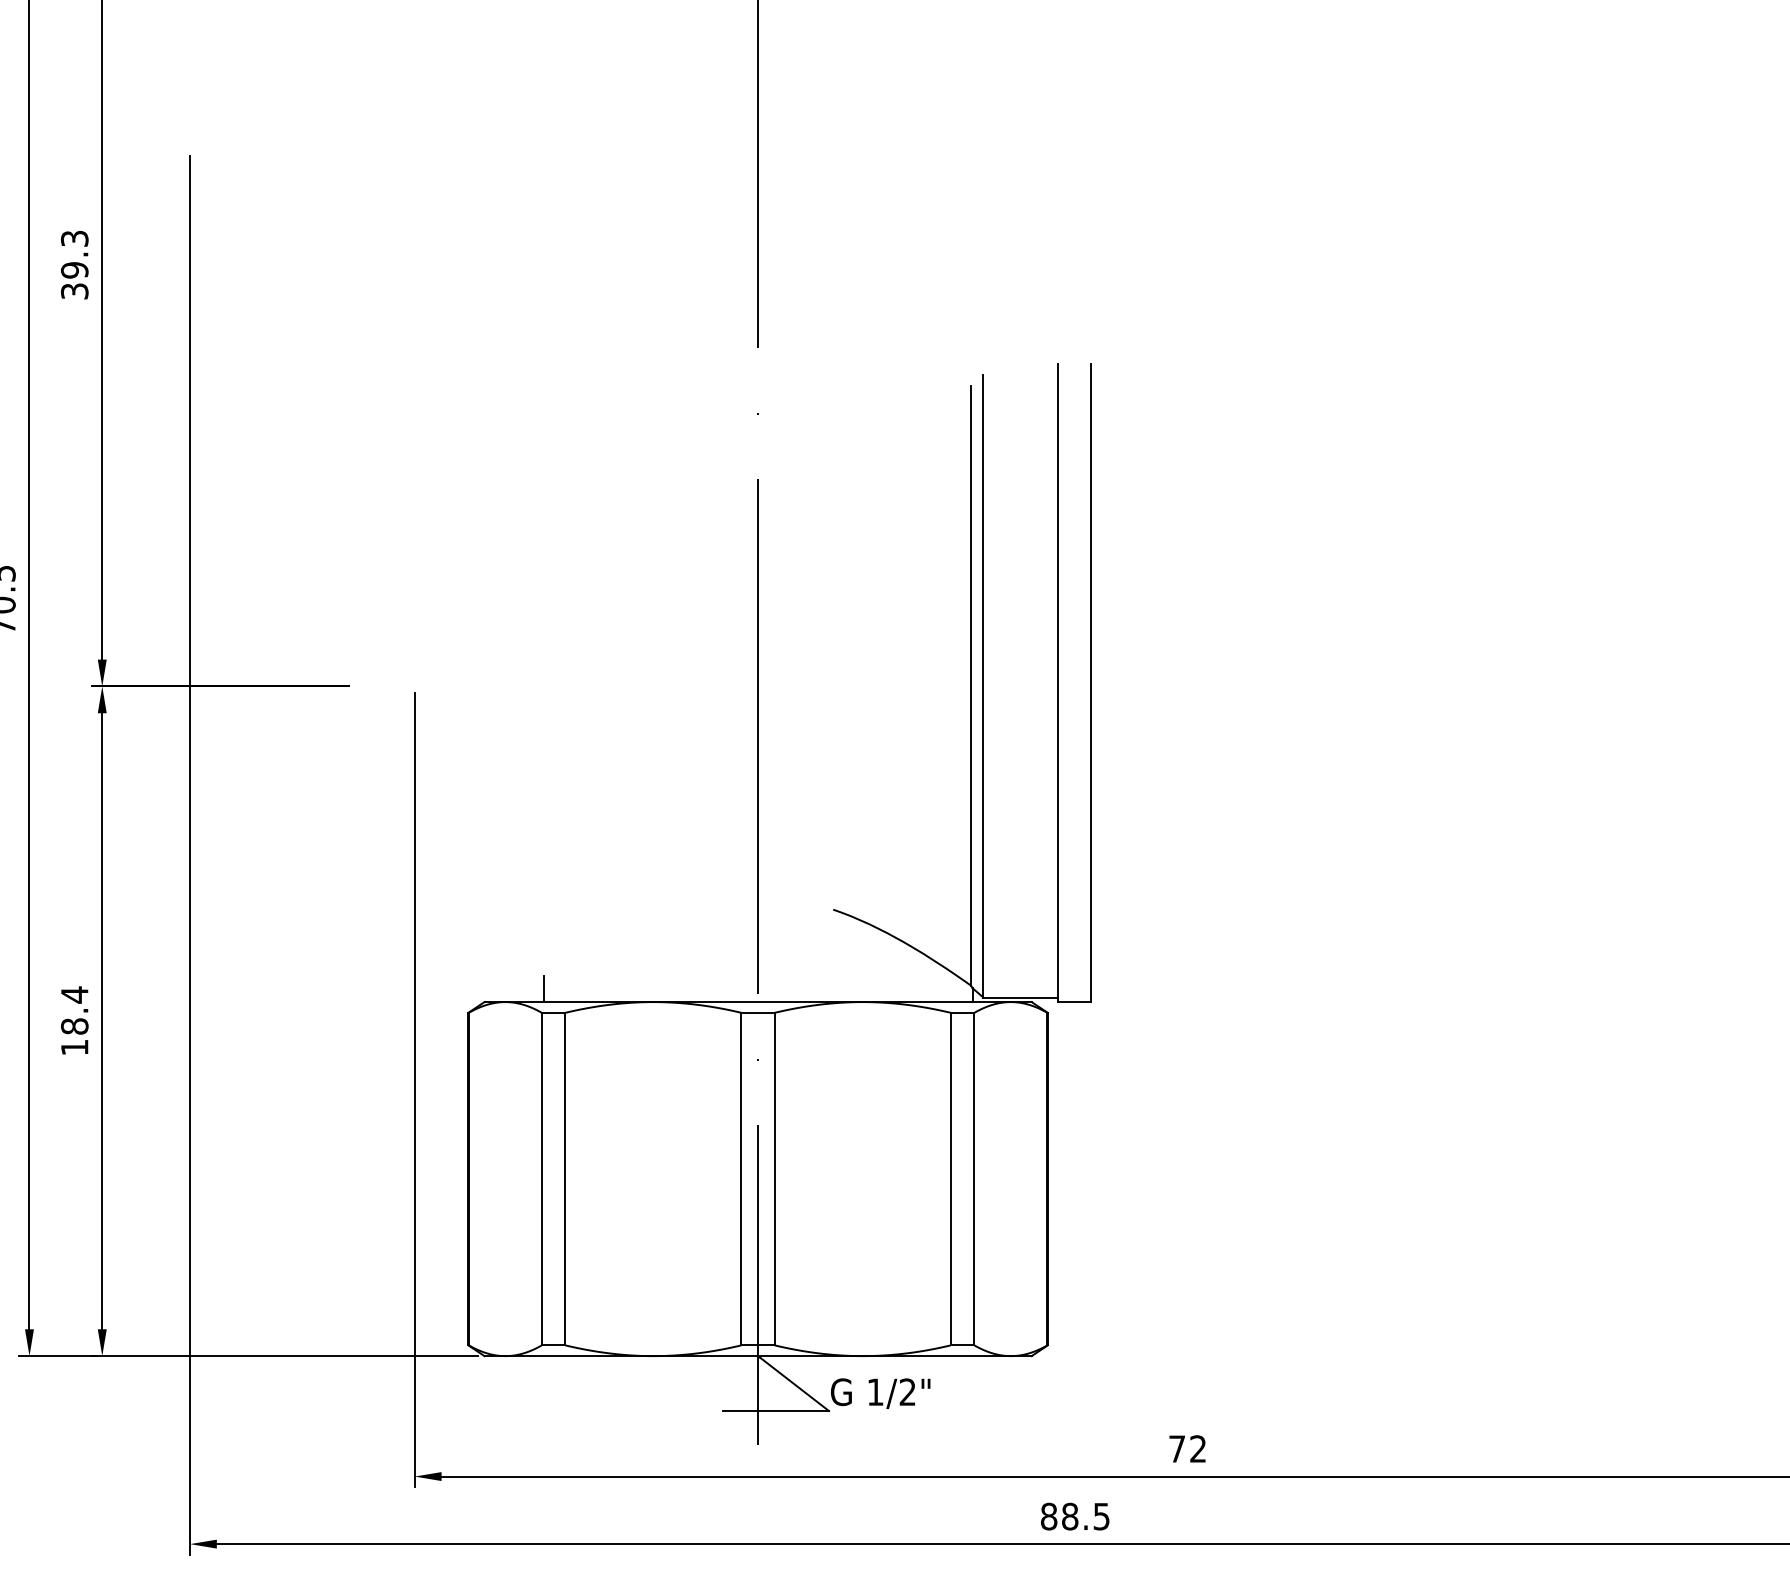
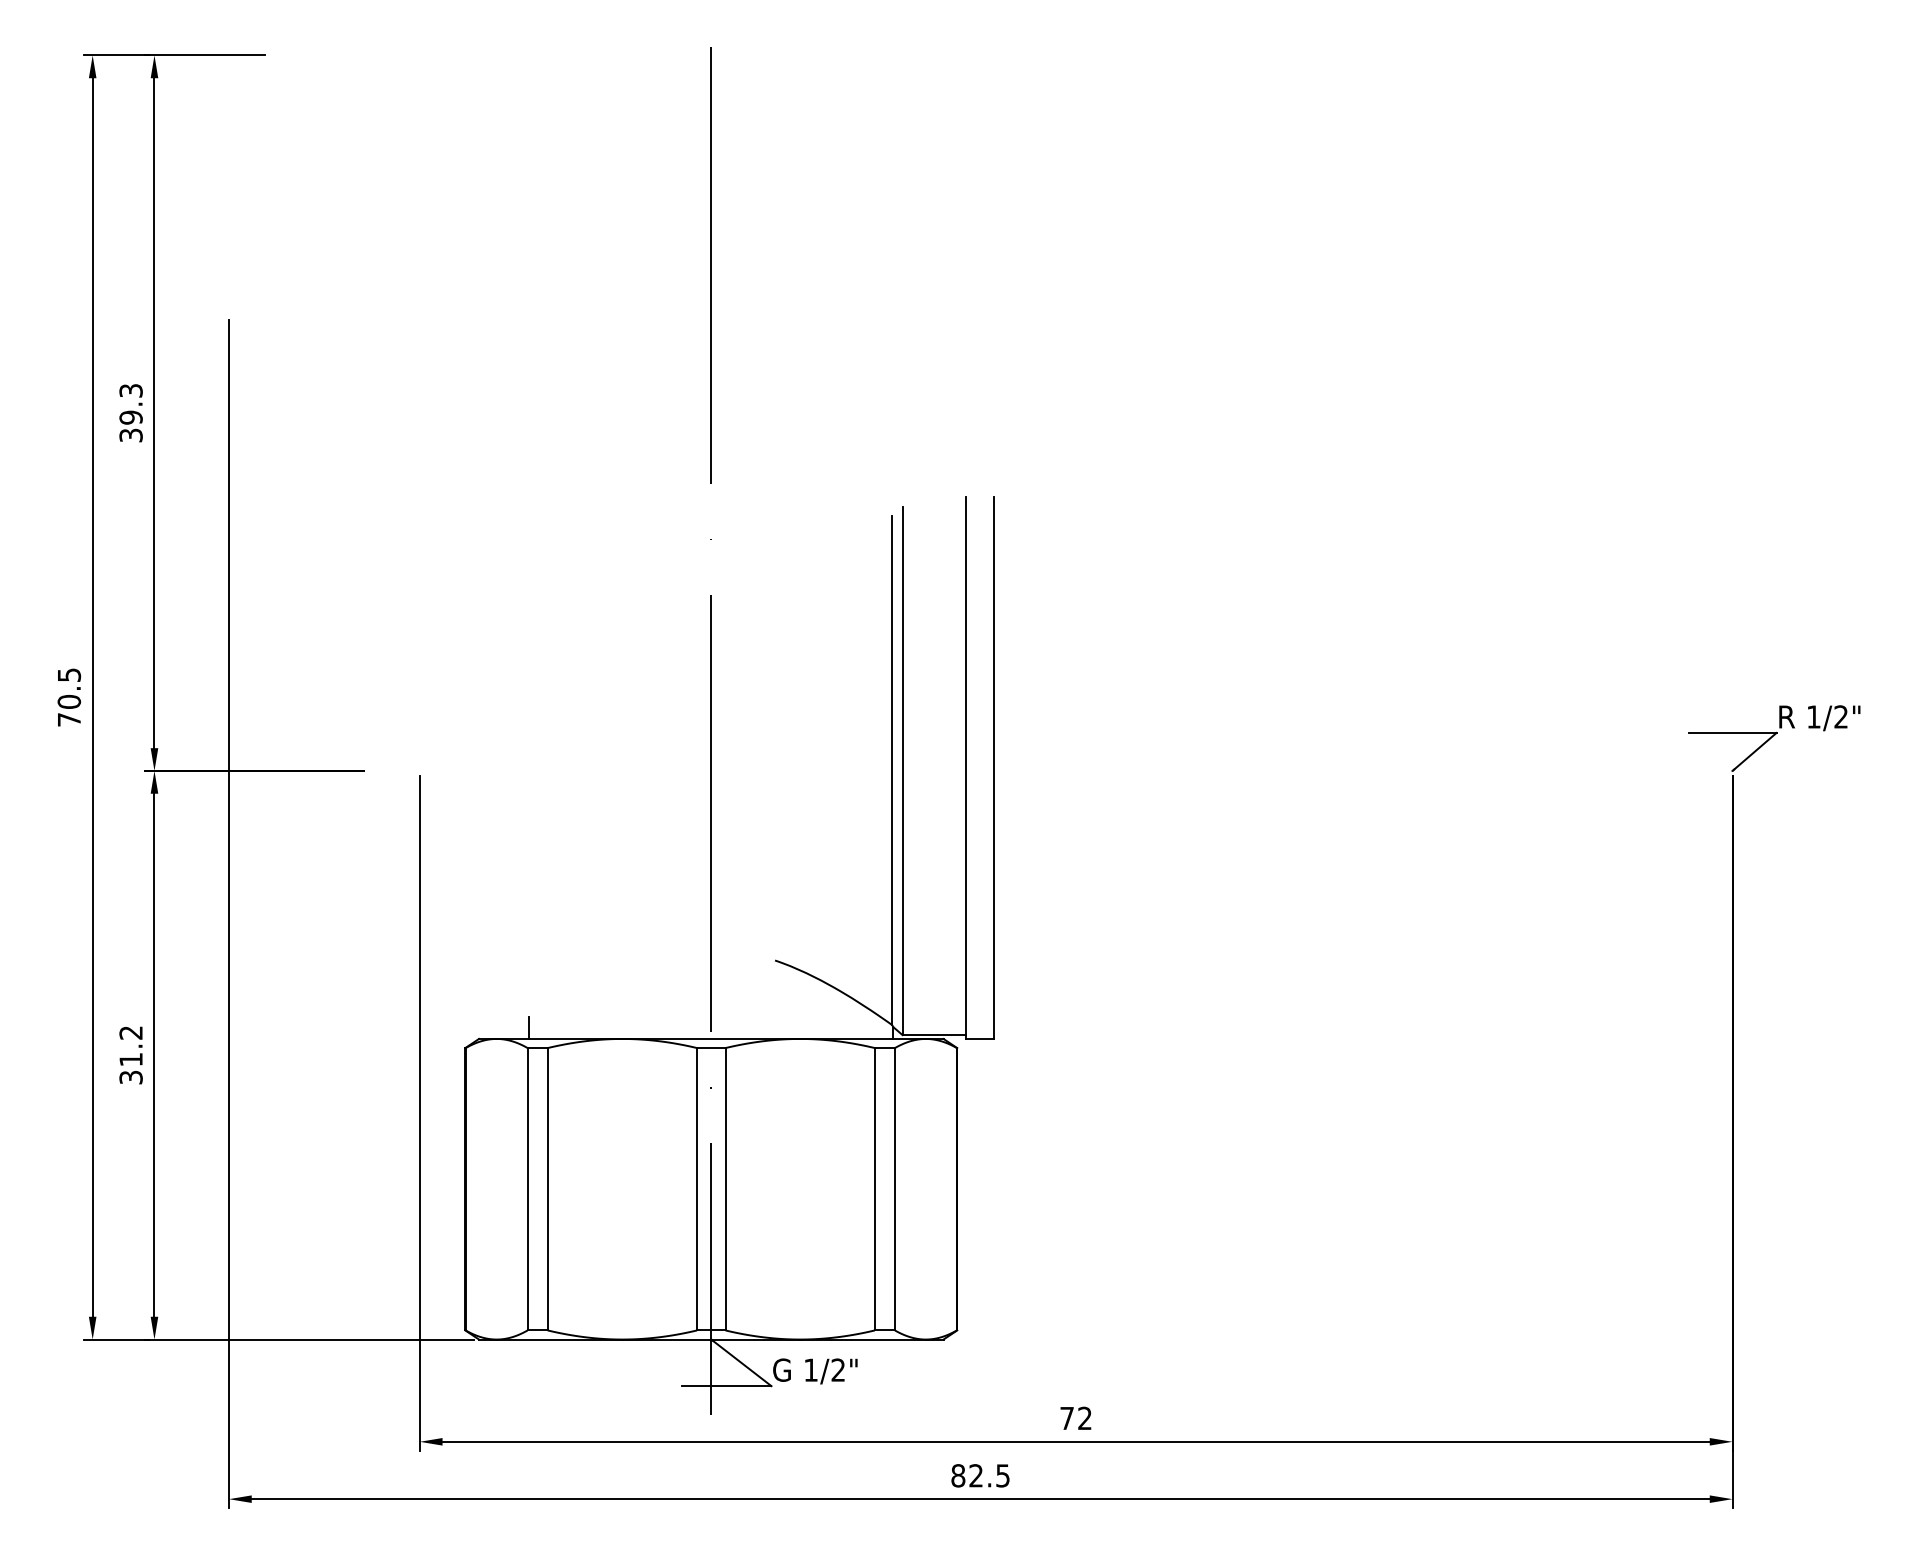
text: (74, 1020) -> (130, 1054), 18.4 -> 31.2
text: (1070, 1516) -> (976, 1475), 88.5 -> 82.5

